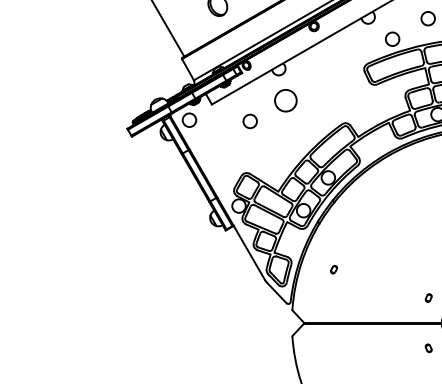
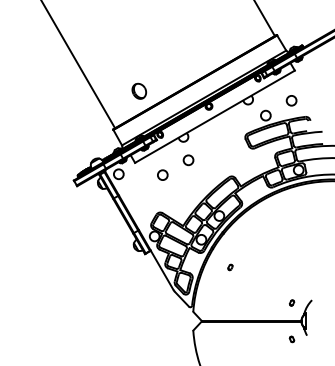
circle: (285, 101) -> (188, 160), size x0.62
part: (334, 269) -> (230, 267), moved

